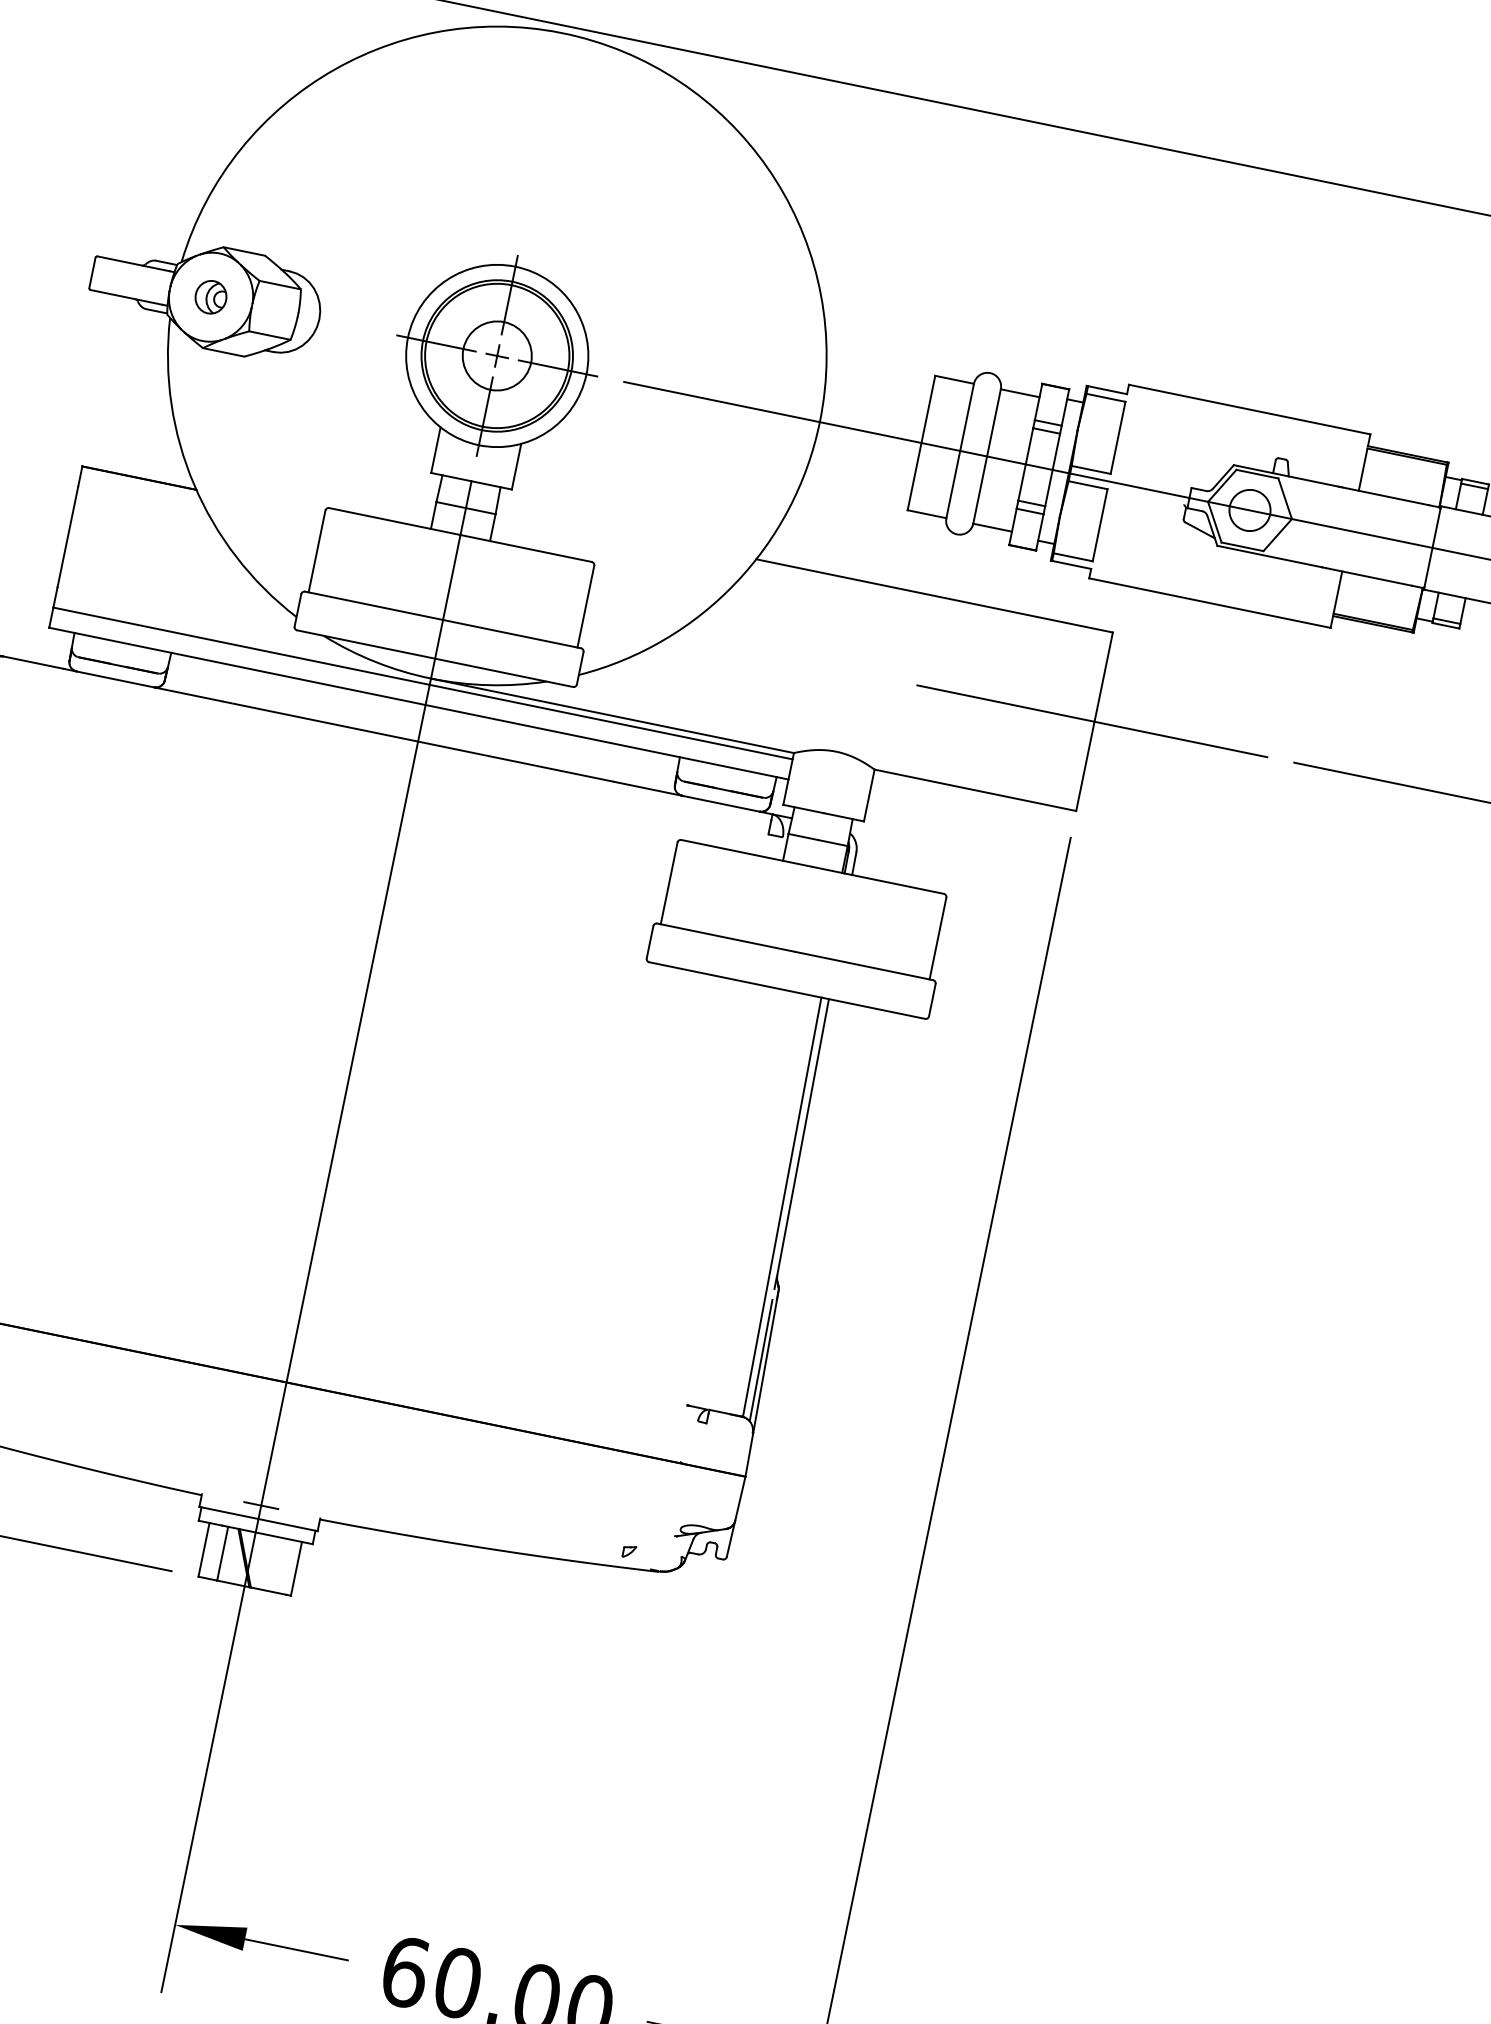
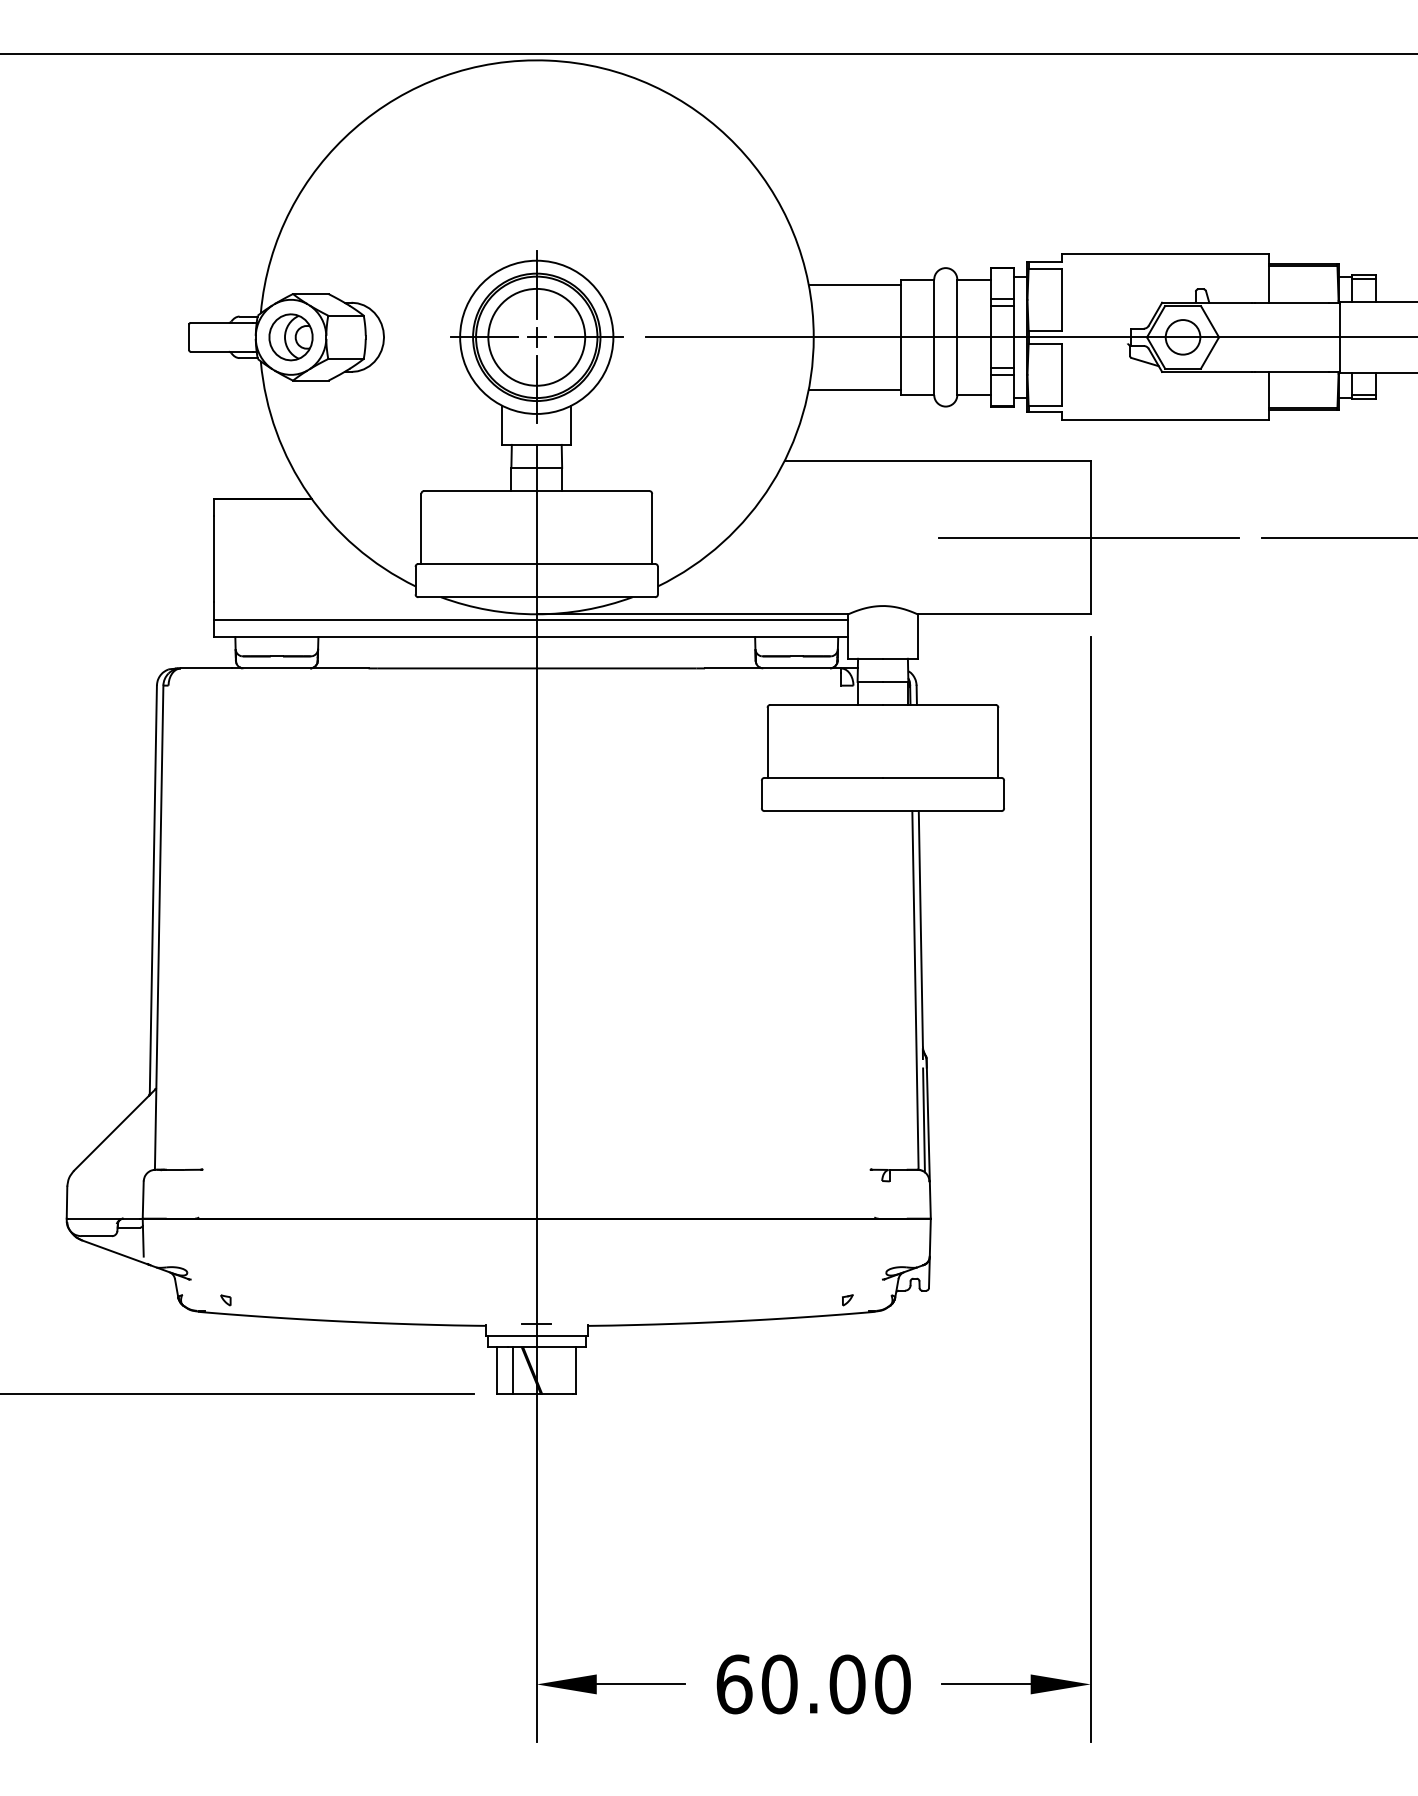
part: (210, 297) -> (290, 337), size x1.67
circle: (497, 354) -> (536, 336), size x1.67
line: (879, 371) -> (854, 285), added
line: (854, 492) -> (854, 389), added

